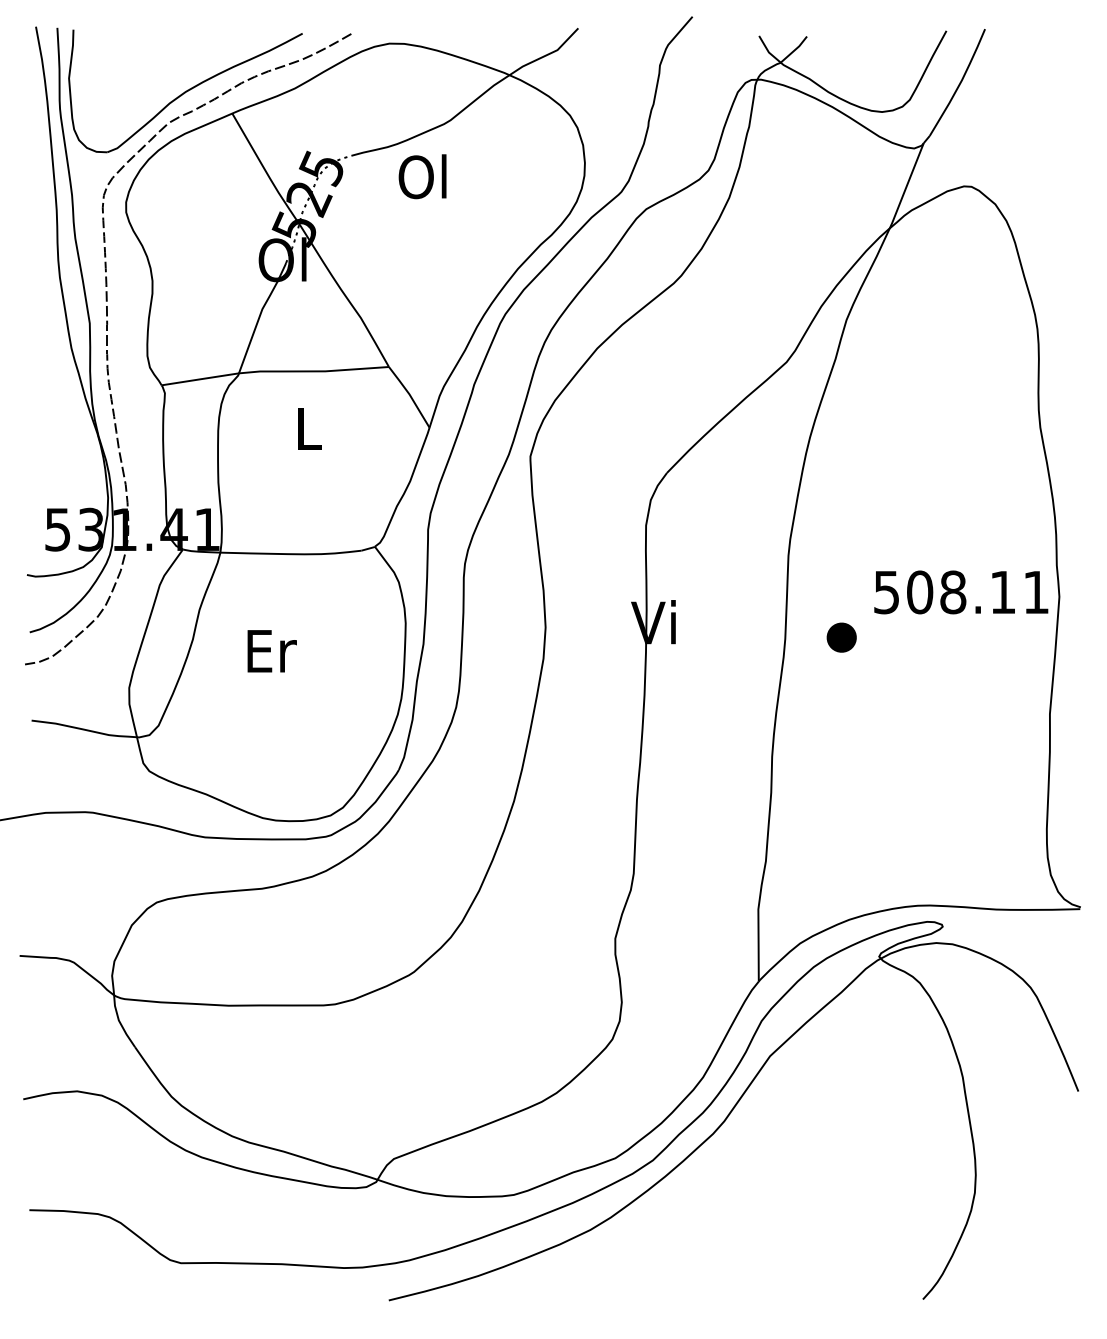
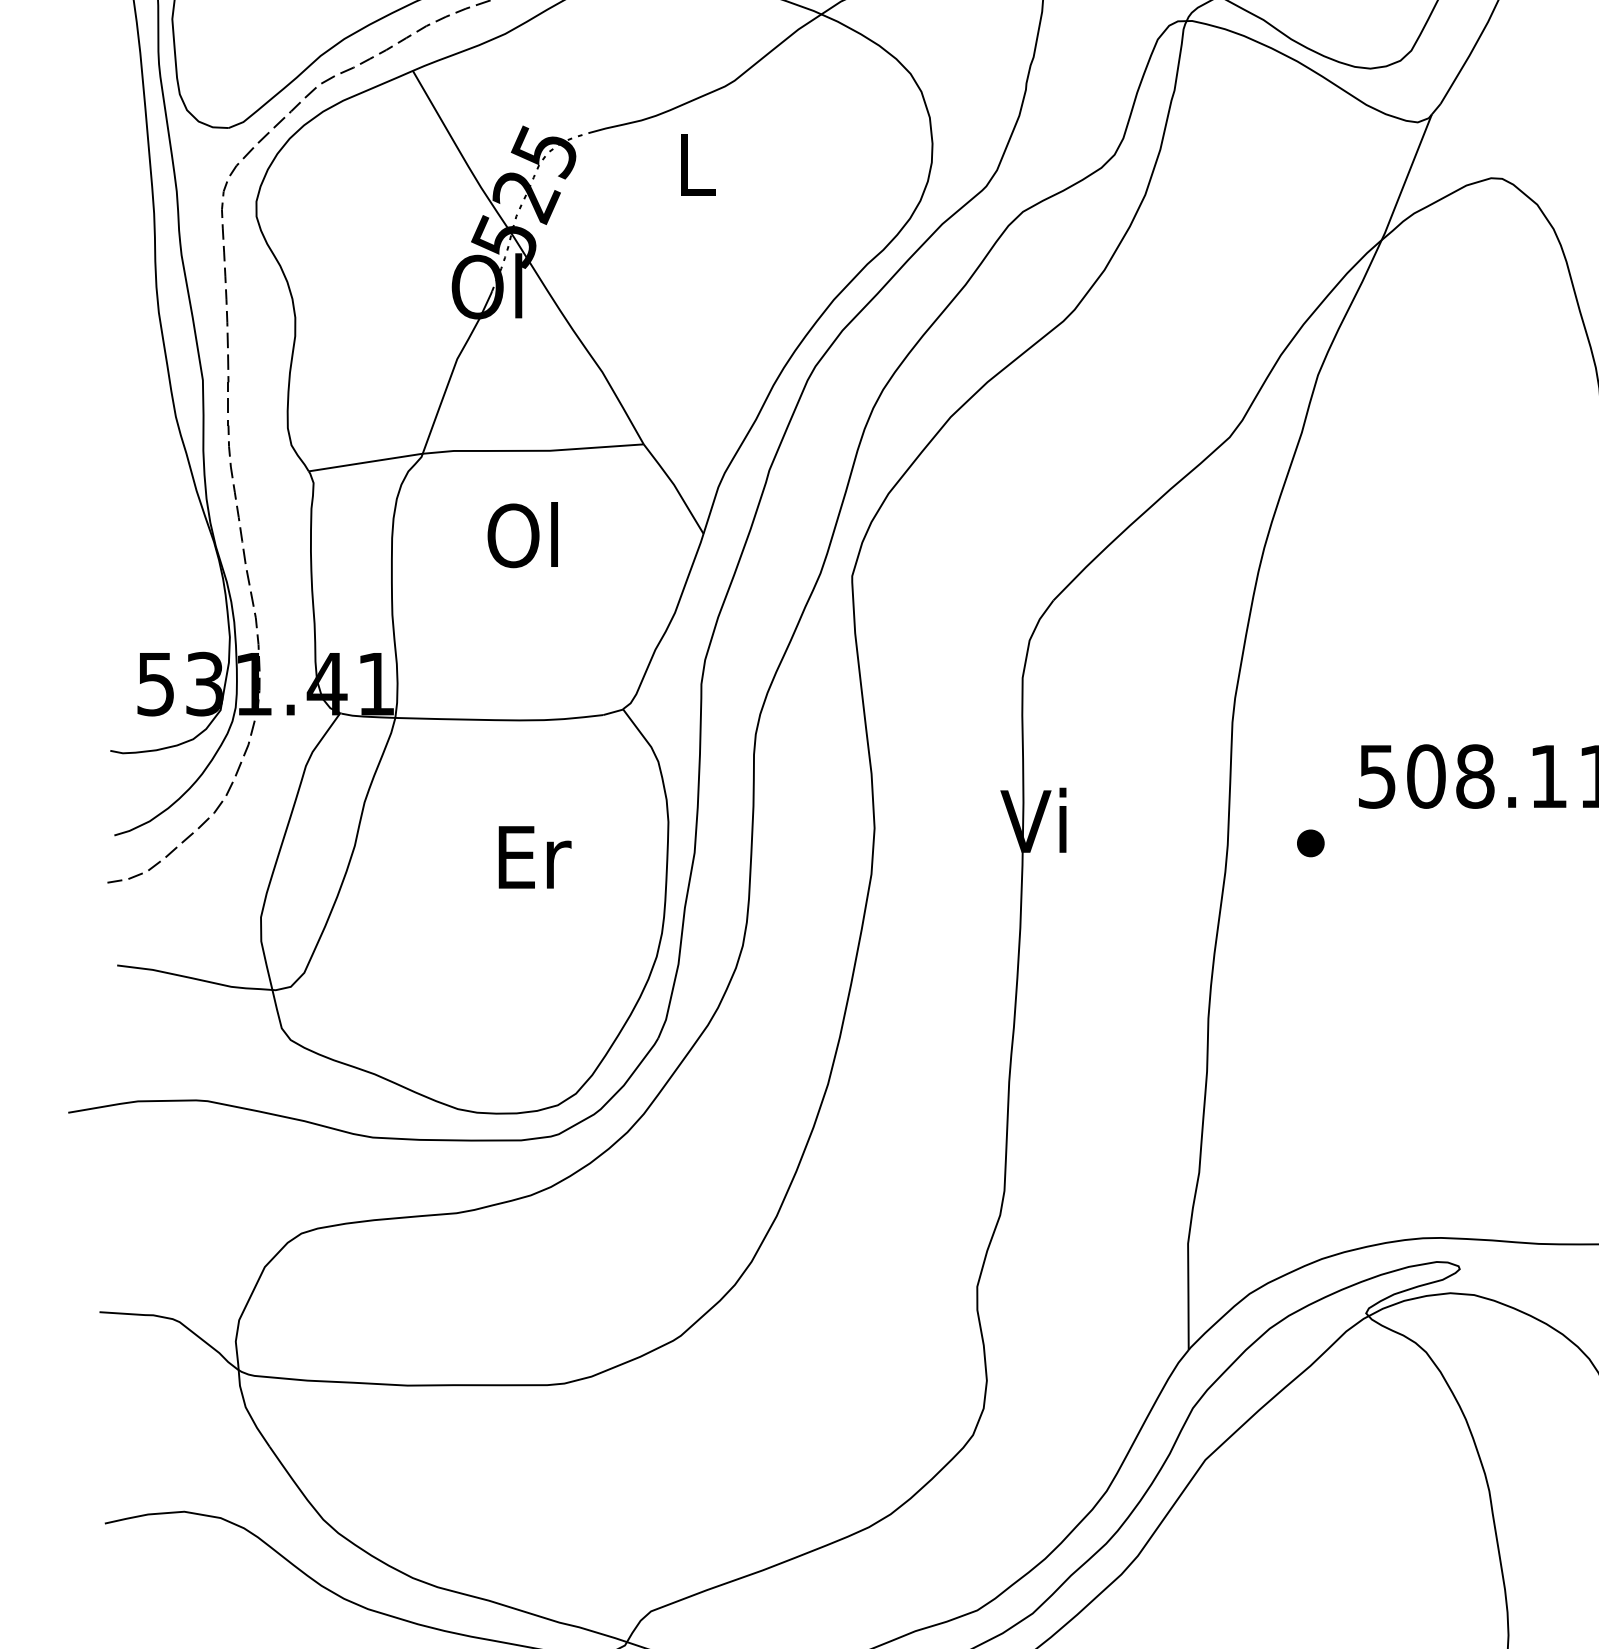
text: (422, 176) -> (693, 163), Ol -> L
text: (306, 428) -> (522, 534), L -> Ol
part: (841, 637) -> (1310, 842), size x0.62
text: (271, 651) -> (534, 857), moved

